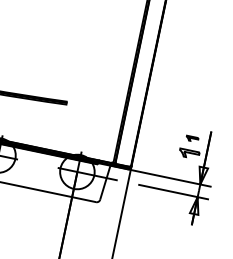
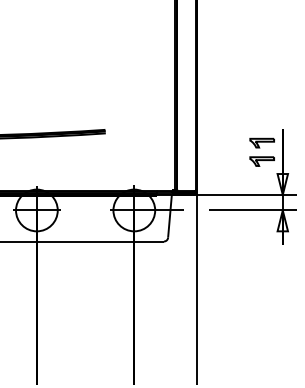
part: (191, 138) -> (261, 142), size x1.67

